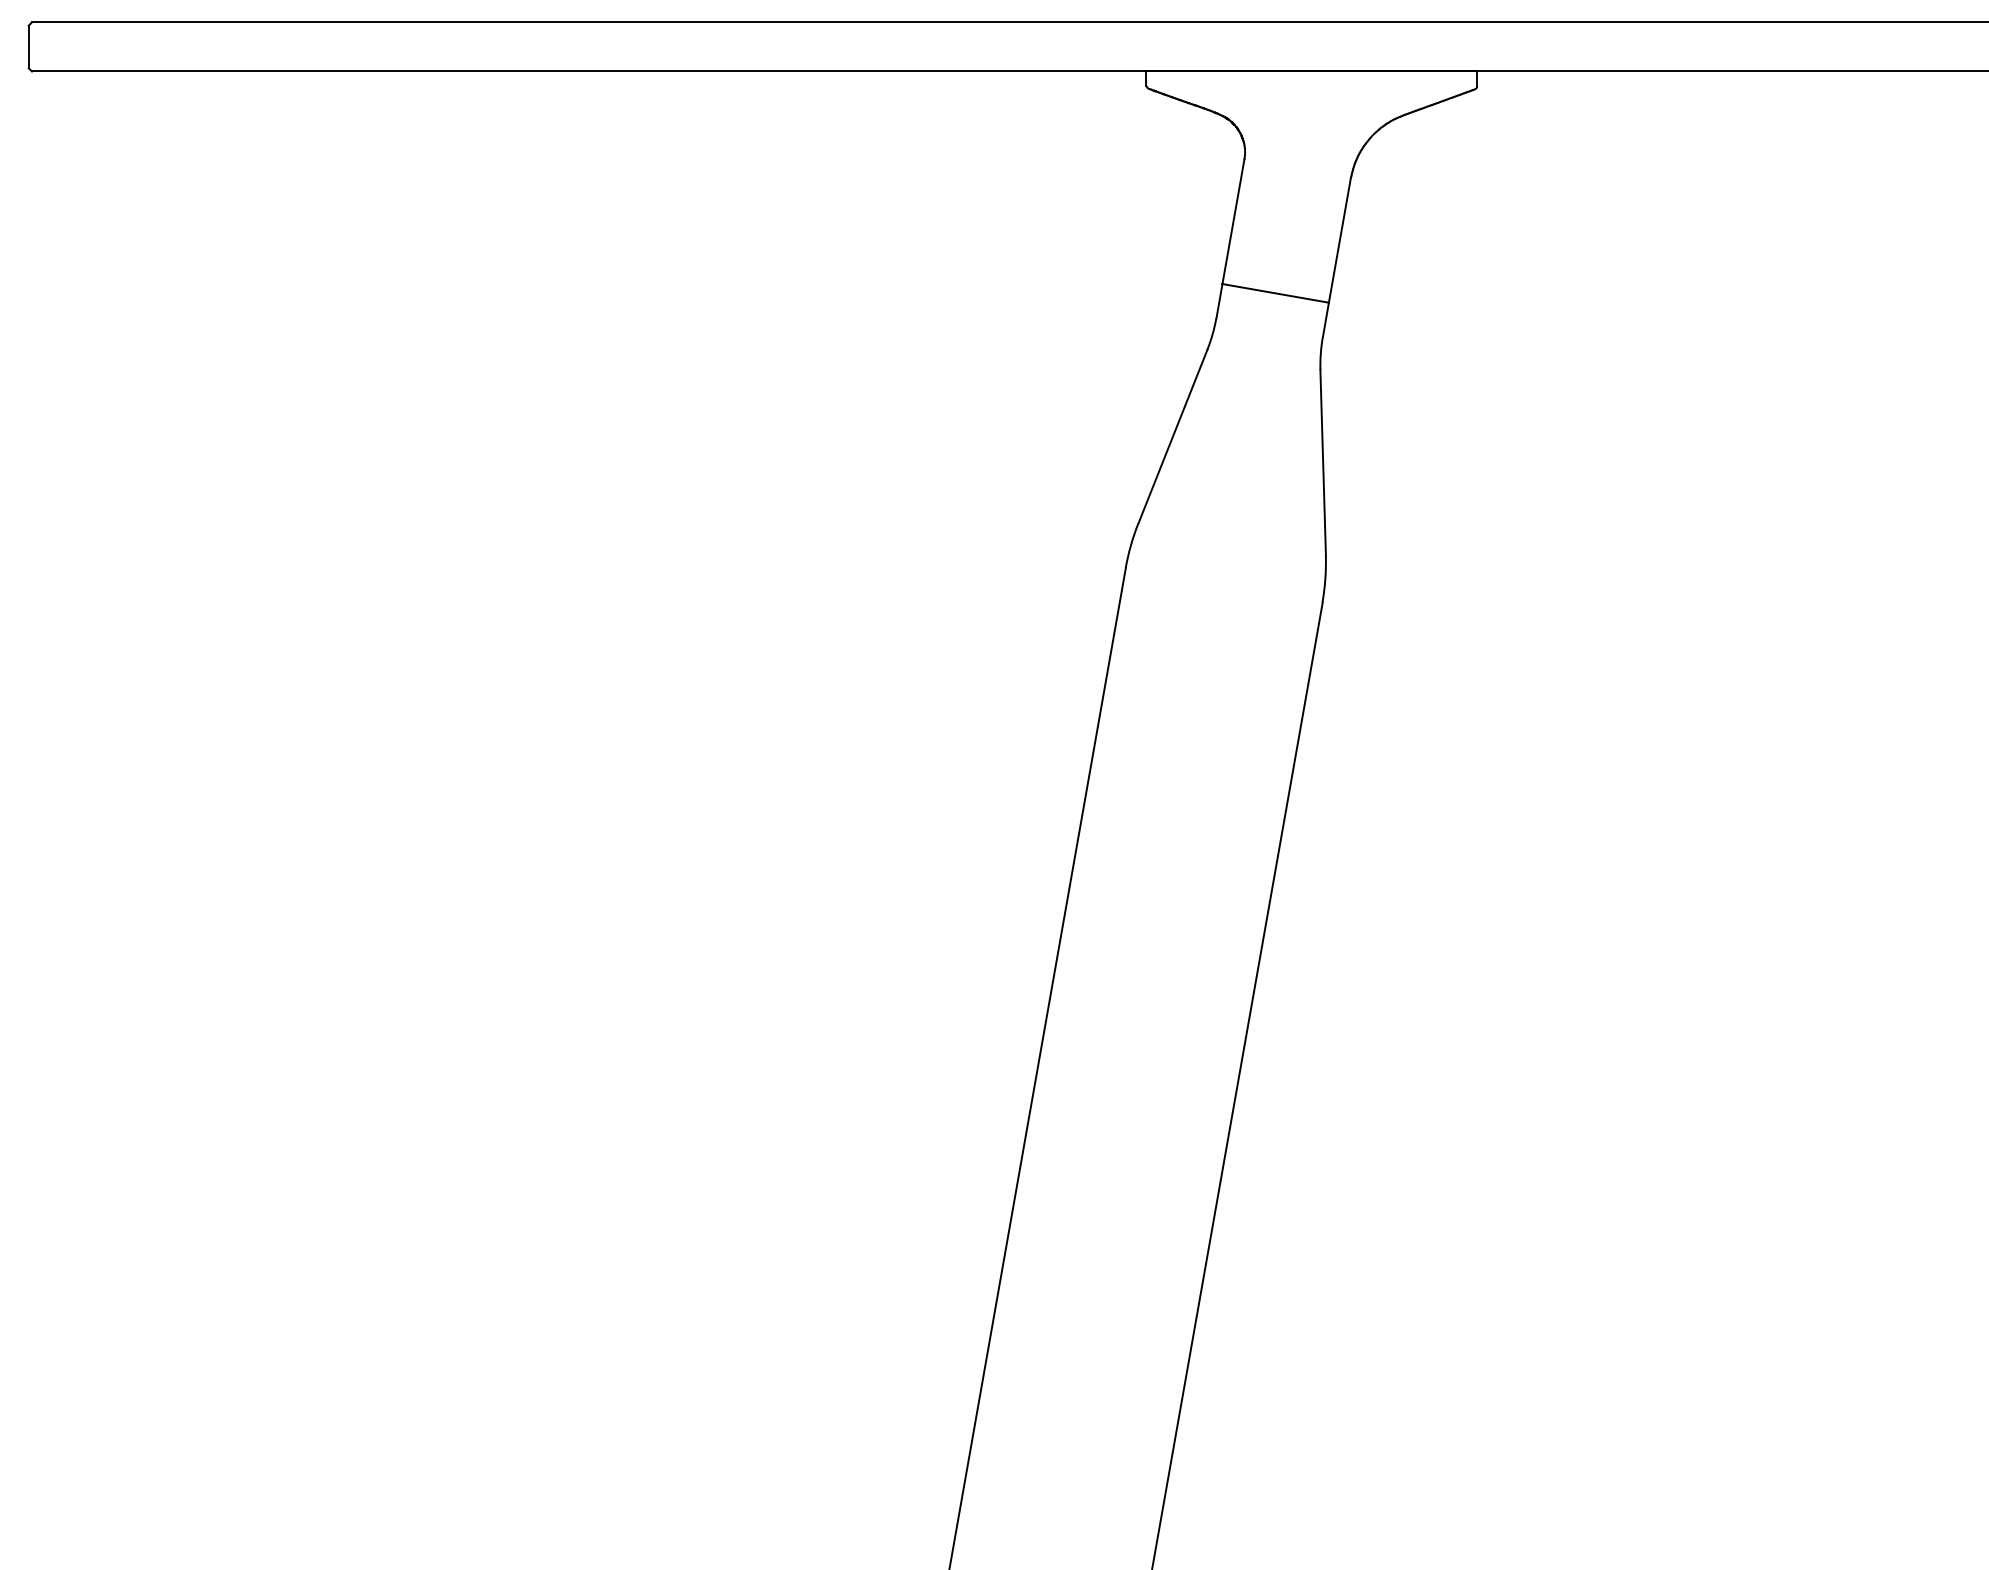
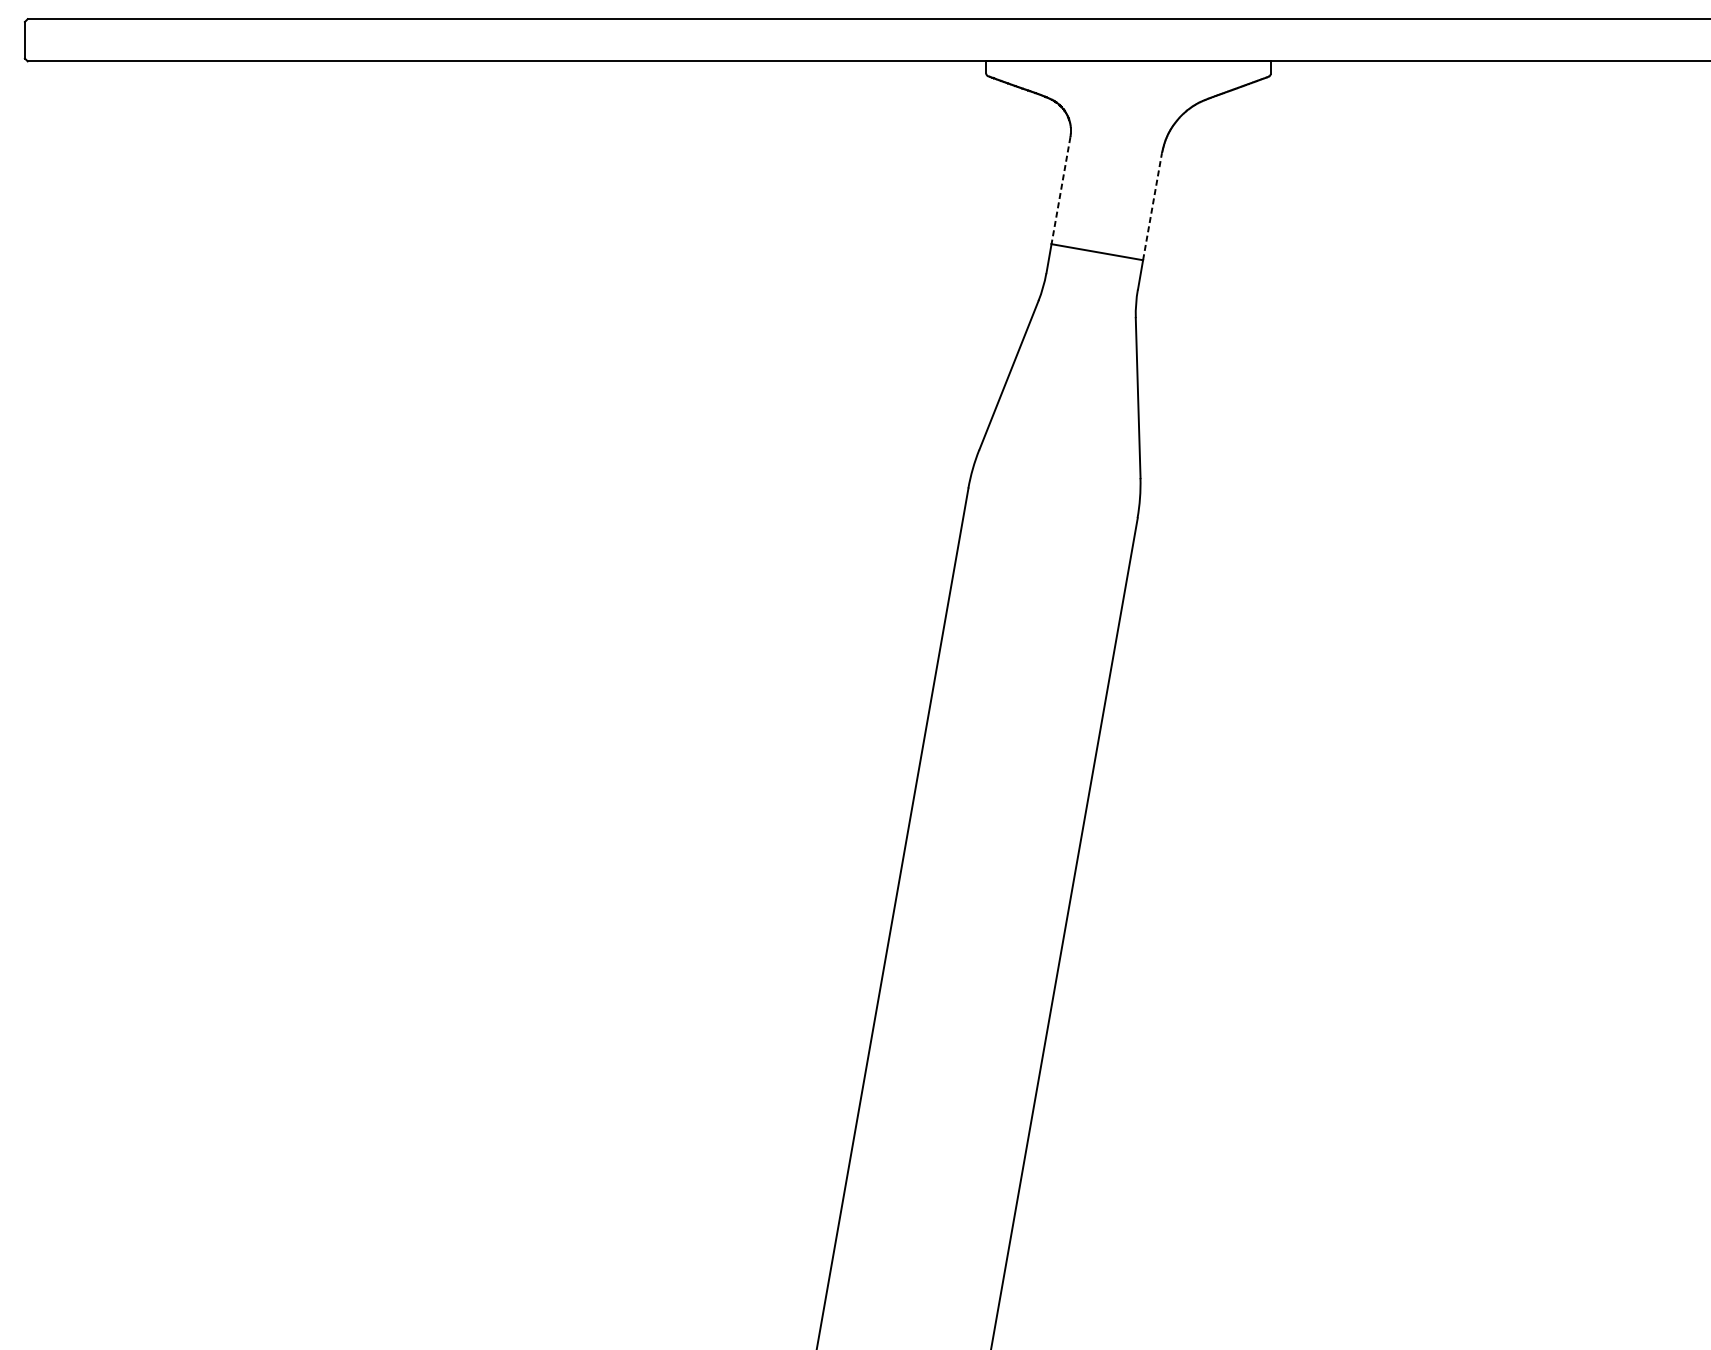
line: (1233, 222) -> (1061, 191), solid -> dashed
line: (1339, 240) -> (1152, 206), solid -> dashed

